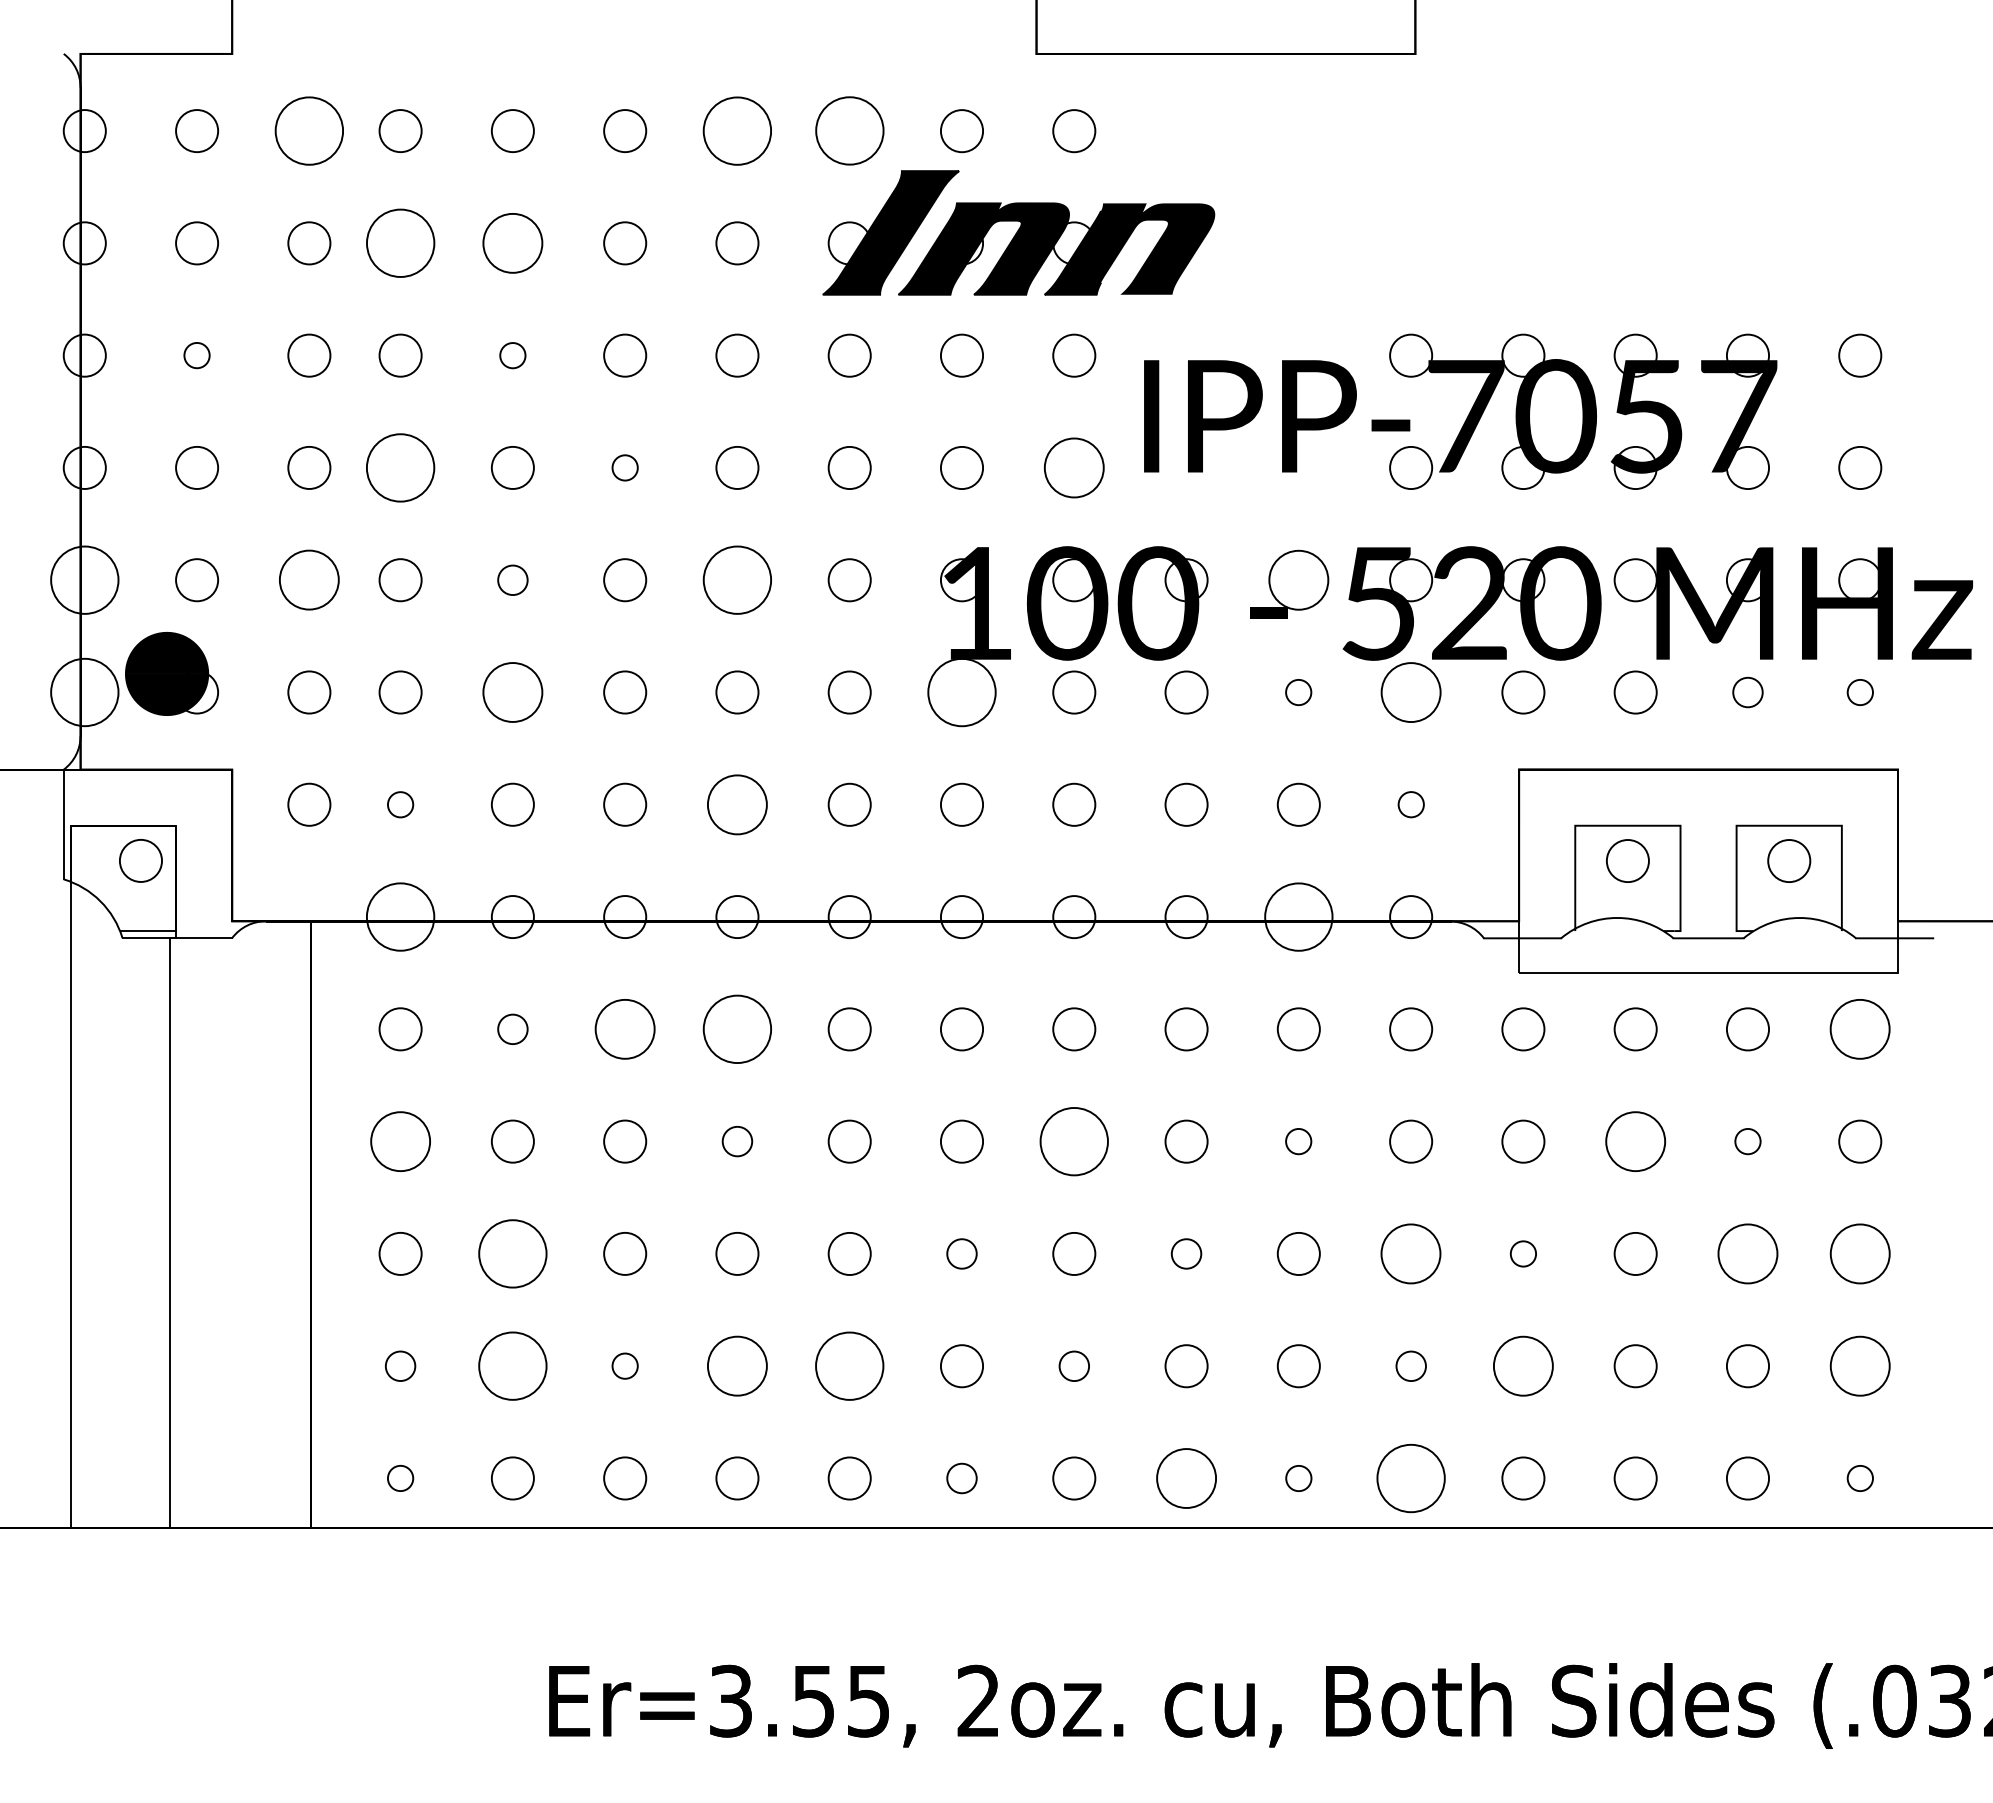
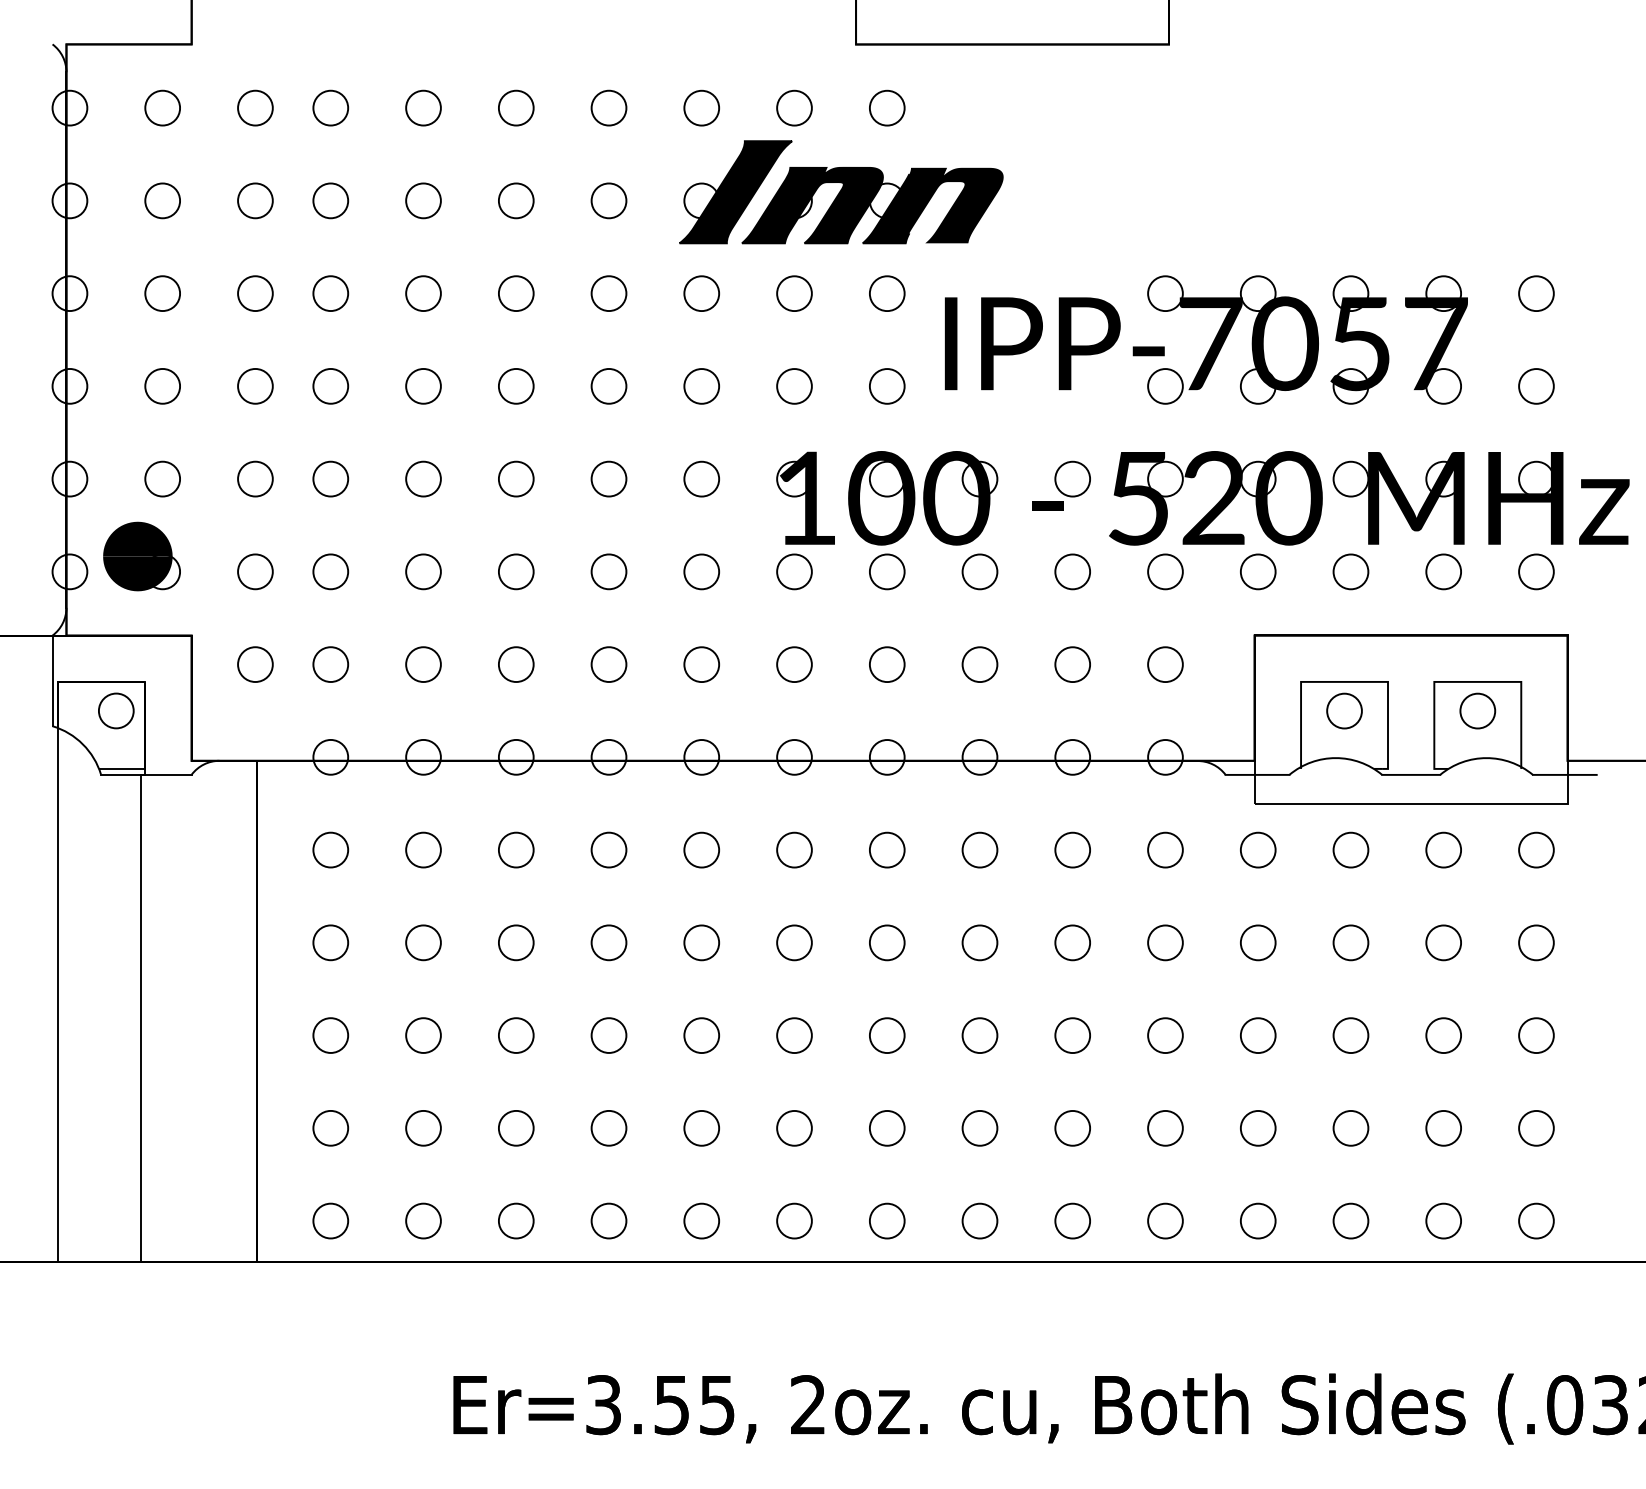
circle: (737, 130) -> (609, 107), size x0.62
circle: (309, 131) -> (255, 108), size x0.62
circle: (849, 131) -> (701, 108), size x0.62
circle: (400, 243) -> (330, 200), size x0.62
circle: (512, 243) -> (423, 200), size x0.71
circle: (196, 355) -> (162, 293), size x1.67
circle: (512, 355) -> (423, 293), size x1.67
circle: (400, 467) -> (330, 386), size x0.62
circle: (625, 467) -> (516, 386), size x1.67
circle: (1074, 467) -> (887, 386), size x0.71
circle: (84, 580) -> (69, 479), size x0.62
circle: (309, 580) -> (255, 479), size x0.71
circle: (512, 580) -> (423, 479), size x1.43
circle: (737, 580) -> (609, 479), size x0.62
circle: (1298, 580) -> (1072, 479), size x0.71
circle: (84, 692) -> (69, 571), size x0.62
circle: (512, 692) -> (423, 571), size x0.71
circle: (961, 692) -> (794, 571), size x0.62
circle: (1298, 692) -> (1072, 571), size x1.67
circle: (1411, 692) -> (1165, 571), size x0.71
circle: (1747, 692) -> (1443, 571), size x1.43
circle: (1860, 692) -> (1536, 571), size x1.67
circle: (400, 804) -> (330, 664), size x1.67
circle: (737, 804) -> (609, 664), size x0.71
circle: (1411, 804) -> (1165, 664), size x1.67
circle: (400, 917) -> (330, 757), size x0.62
circle: (1298, 917) -> (1072, 757), size x0.62
circle: (512, 1029) -> (423, 850), size x1.43
circle: (625, 1029) -> (516, 850), size x0.71
circle: (737, 1029) -> (609, 850), size x0.62
circle: (1860, 1029) -> (1536, 850), size x0.71
circle: (400, 1141) -> (330, 942), size x0.71
circle: (737, 1141) -> (609, 942), size x1.43
circle: (1074, 1141) -> (887, 942), size x0.62
circle: (1298, 1141) -> (1072, 942), size x1.67
circle: (1635, 1141) -> (1350, 942), size x0.71
circle: (1747, 1141) -> (1443, 942), size x1.67
circle: (512, 1253) -> (423, 1035), size x0.62
circle: (961, 1253) -> (794, 1035), size x1.43
circle: (1186, 1253) -> (979, 1035), size x1.43
circle: (1411, 1253) -> (1165, 1035), size x0.71
circle: (1523, 1253) -> (1258, 1035), size x1.67
circle: (1747, 1253) -> (1443, 1035), size x0.71
circle: (1860, 1253) -> (1536, 1035), size x0.71
circle: (400, 1366) -> (330, 1128), size x1.43
circle: (512, 1366) -> (423, 1128), size x0.62
circle: (625, 1366) -> (516, 1128), size x1.67
circle: (737, 1366) -> (609, 1128), size x0.71
circle: (849, 1366) -> (701, 1128), size x0.62
circle: (1074, 1366) -> (887, 1128), size x1.43
circle: (1411, 1366) -> (1165, 1128), size x1.43
circle: (1523, 1366) -> (1258, 1128), size x0.71
circle: (1860, 1366) -> (1536, 1128), size x0.71
circle: (400, 1478) -> (330, 1221), size x1.67
circle: (961, 1478) -> (794, 1221), size x1.43
circle: (1186, 1478) -> (979, 1221), size x0.71
circle: (1298, 1478) -> (1072, 1221), size x1.67
circle: (1411, 1478) -> (1165, 1221), size x0.62
circle: (1860, 1478) -> (1536, 1221), size x1.67

